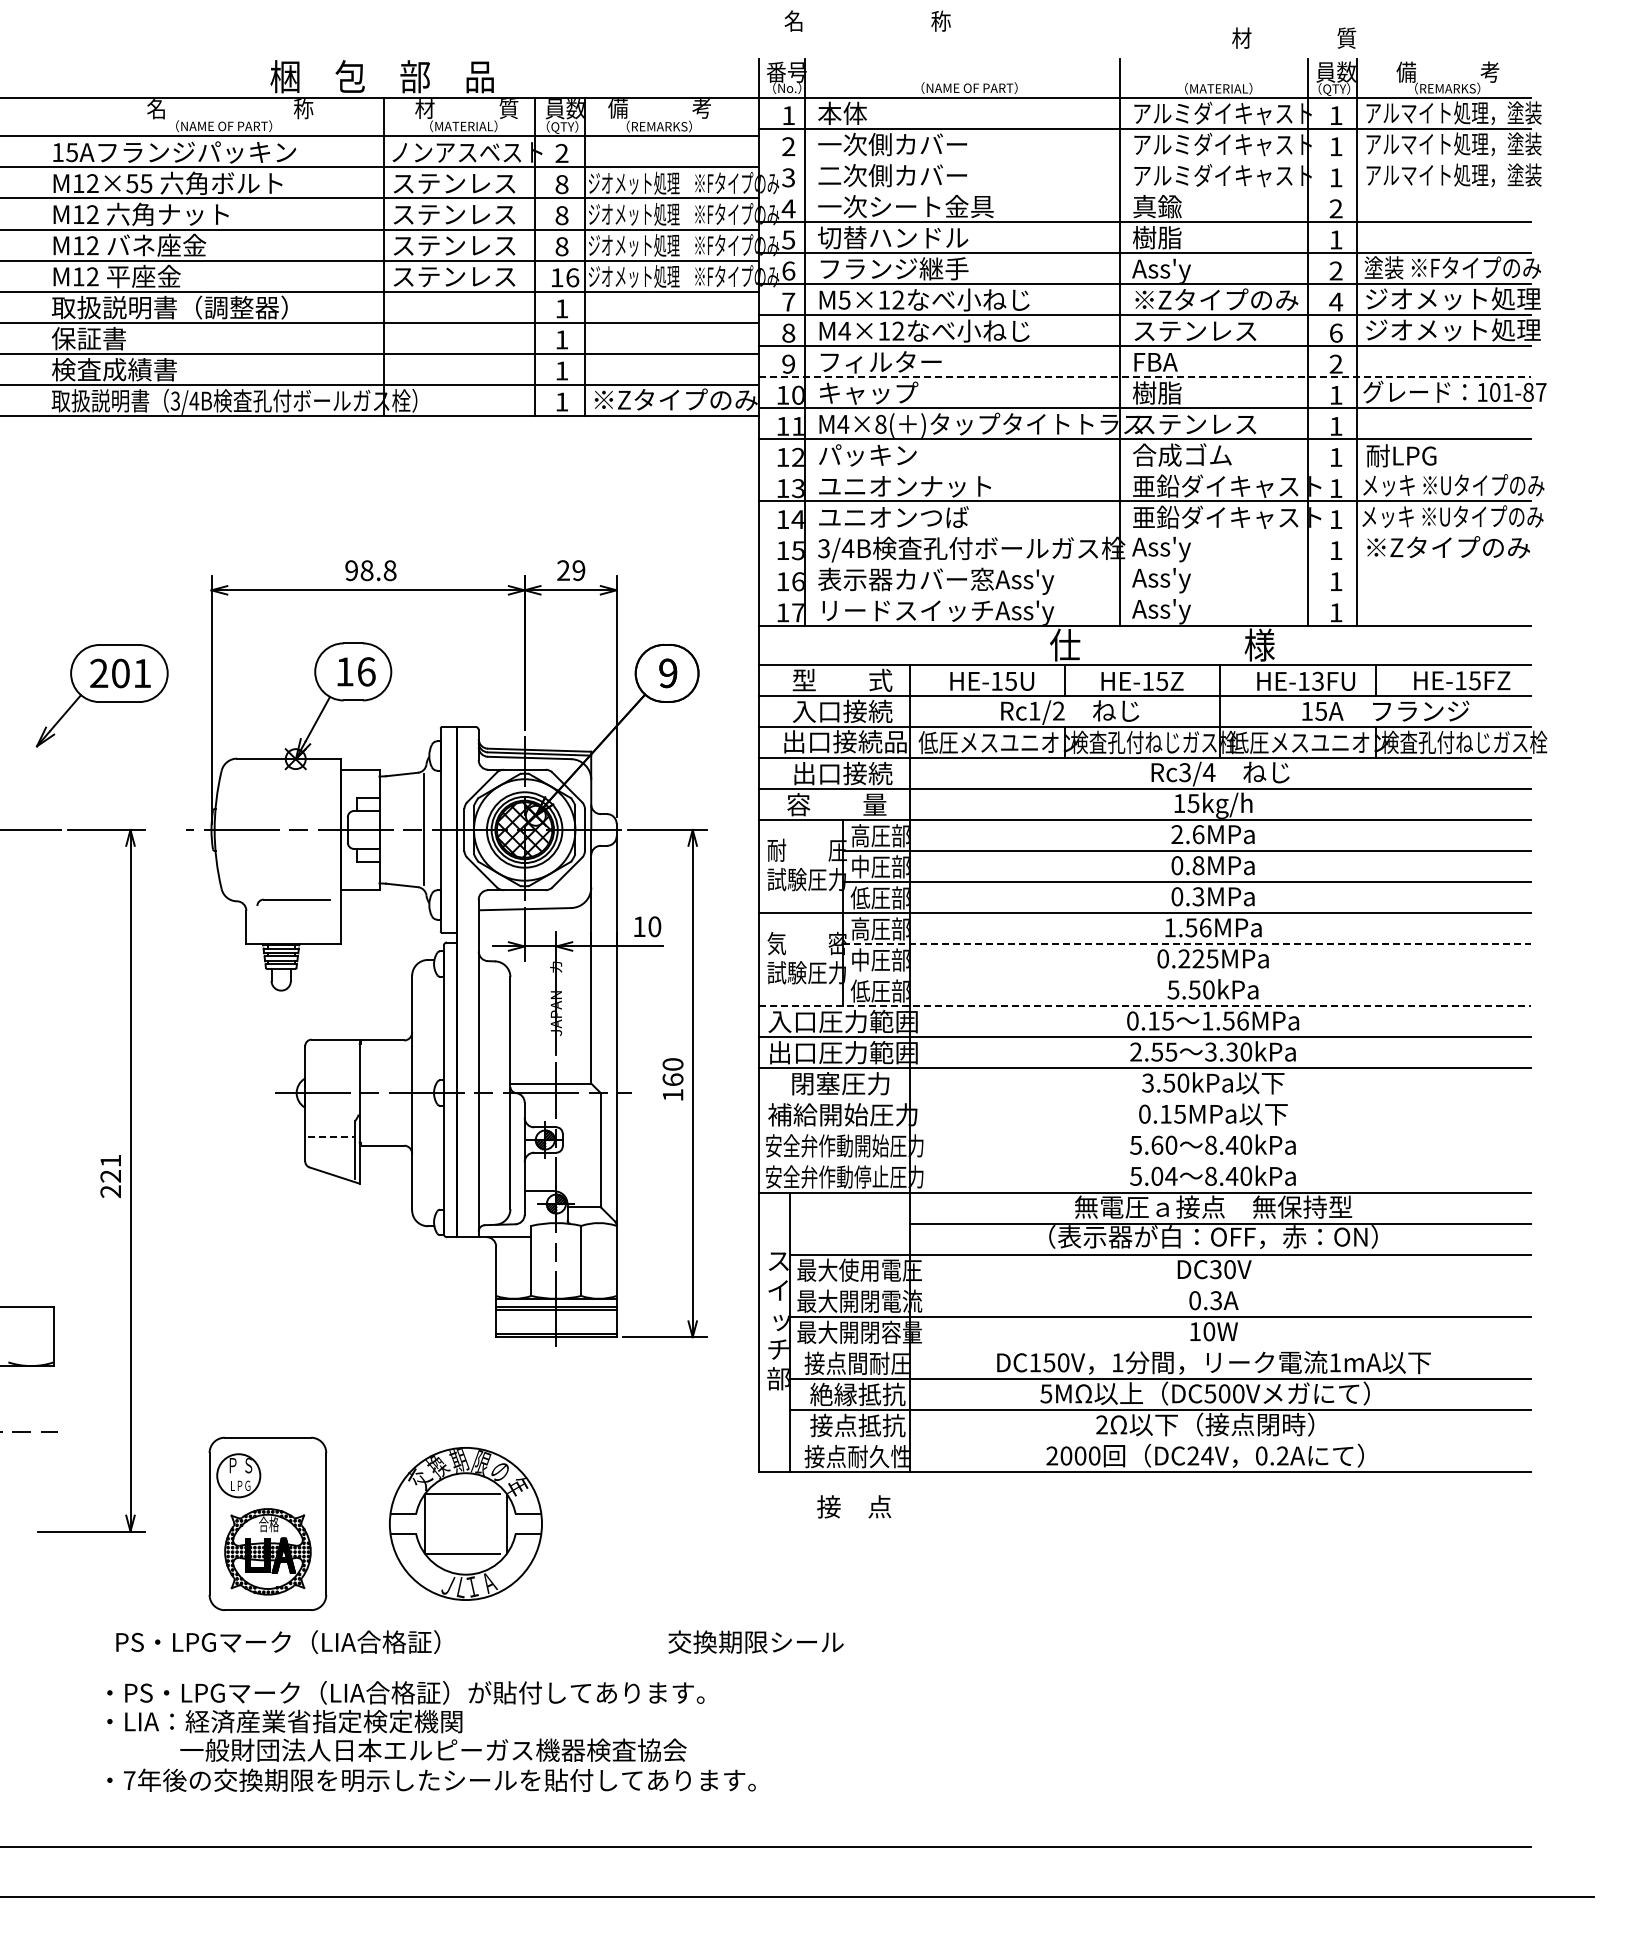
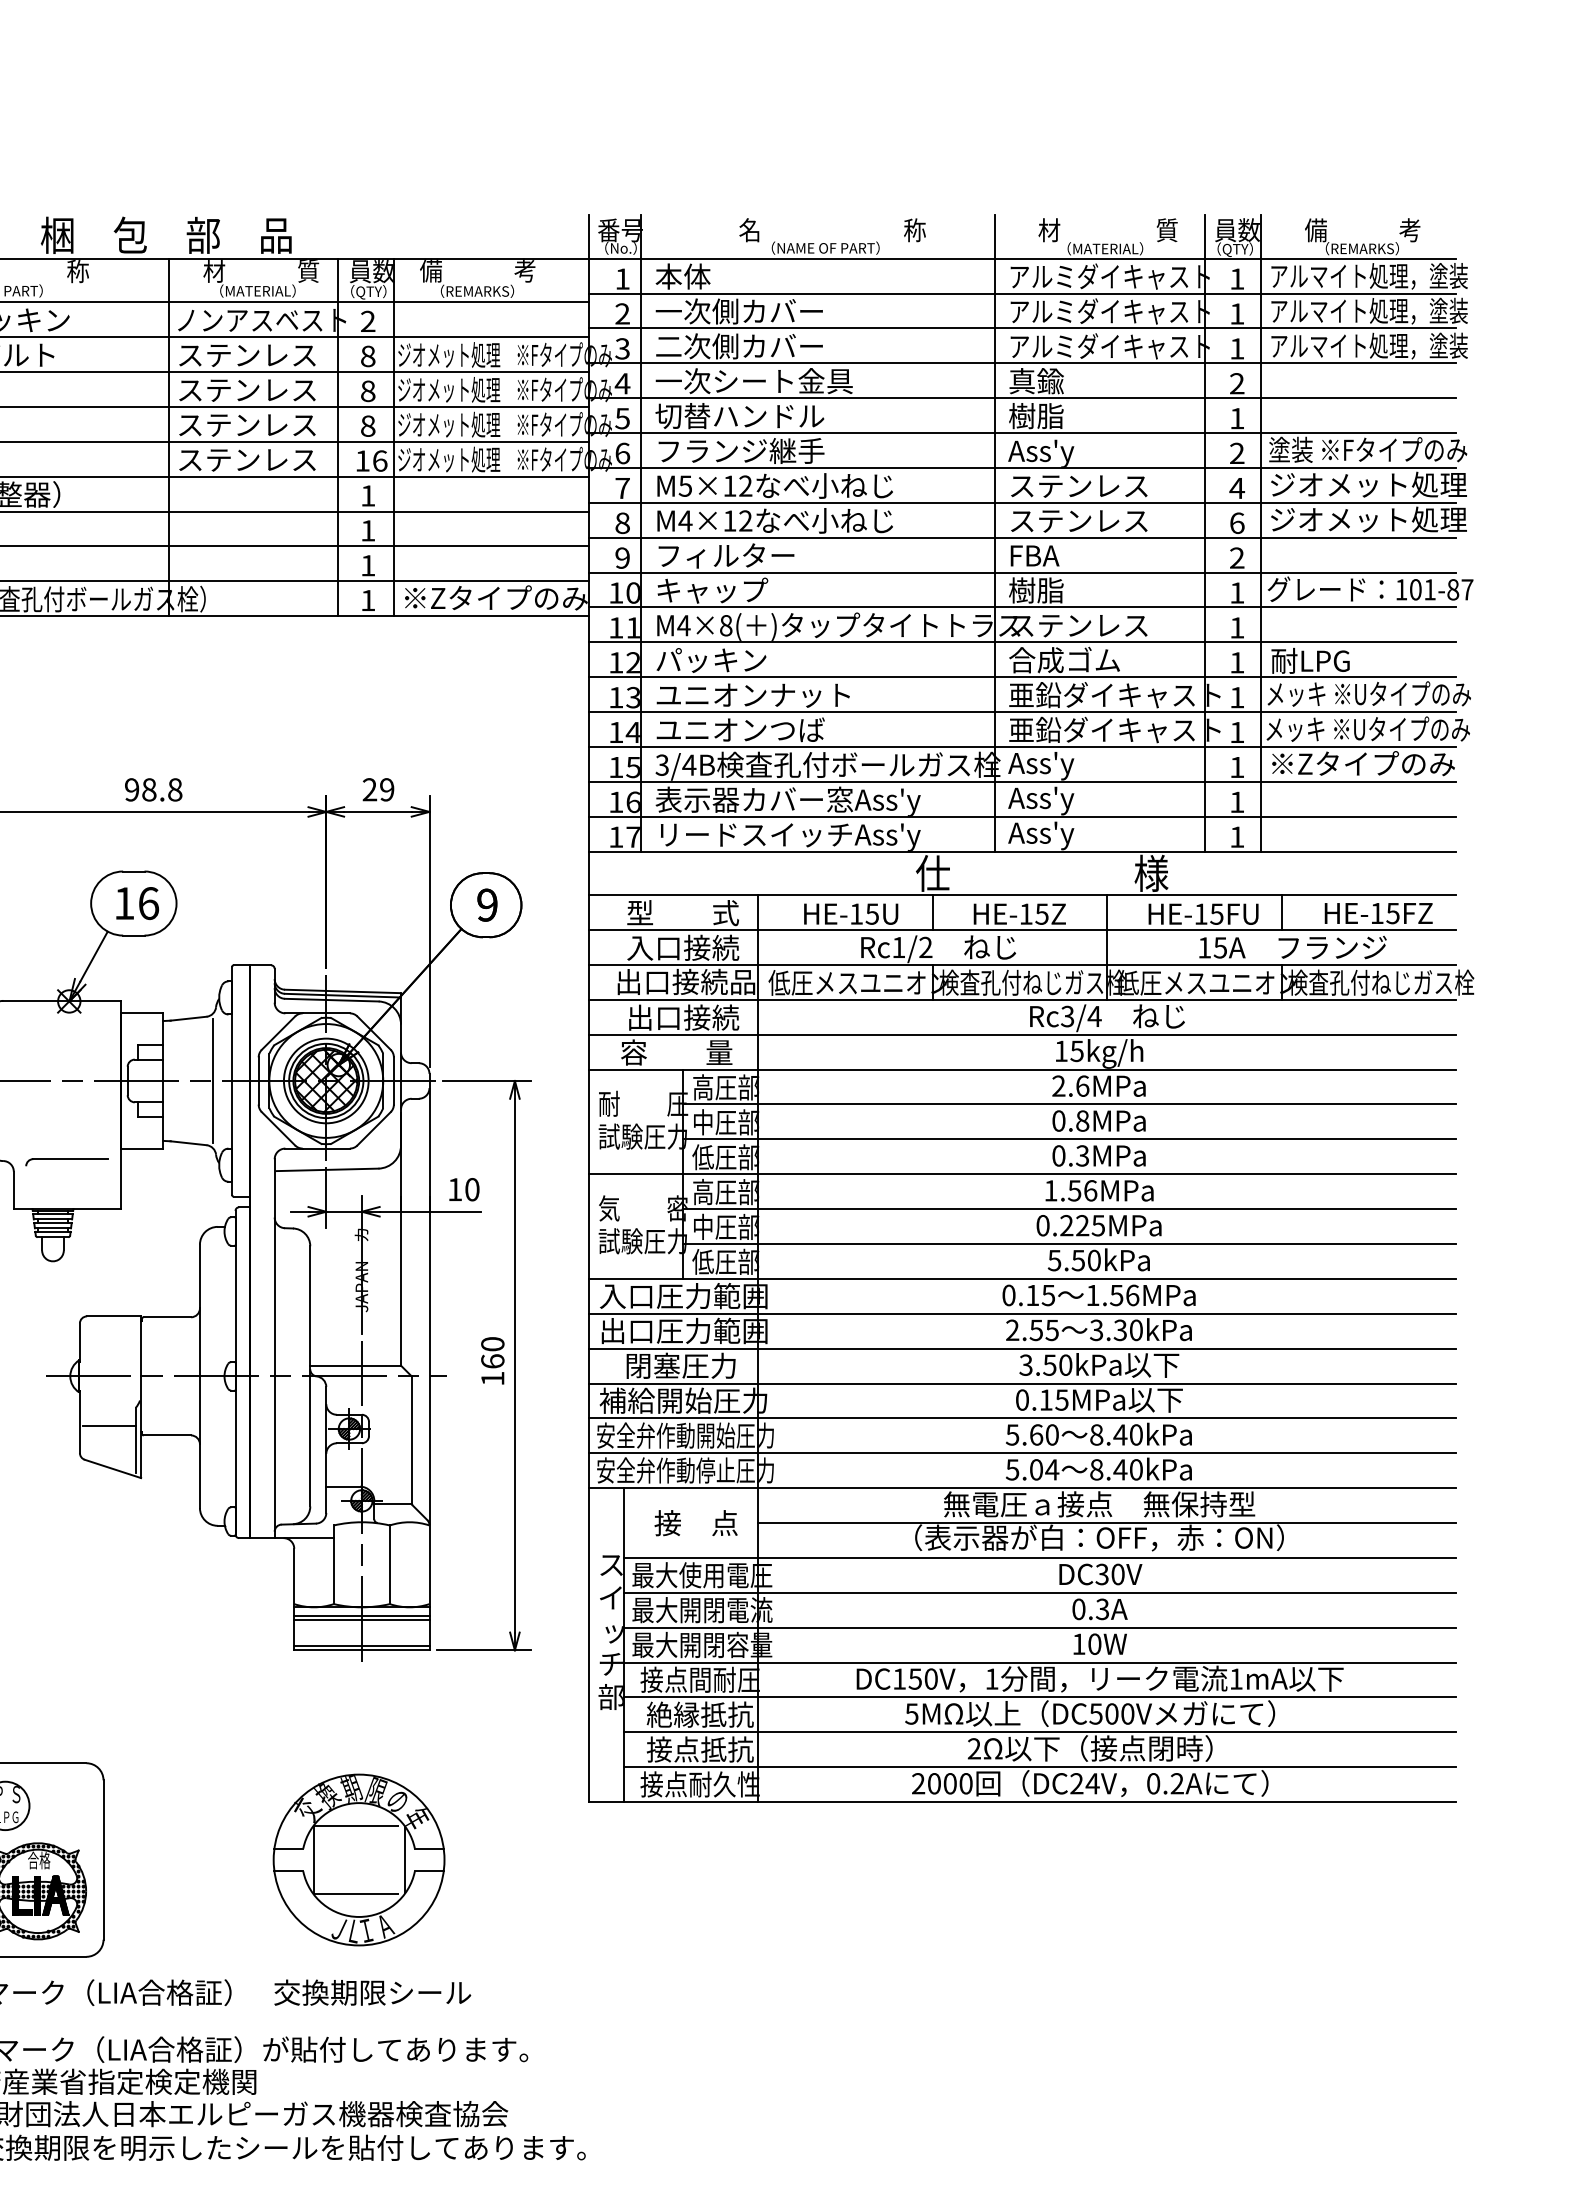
text: (867, 20) -> (832, 229), moved
text: (1294, 37) -> (1108, 229), moved
line: (1144, 159) -> (1022, 328), added
line: (1144, 190) -> (1022, 363), added
text: (1216, 299) -> (1102, 485), ※Zタイプのみ -> ステンレス
line: (1145, 377) -> (1023, 573), dashed -> solid
line: (1144, 470) -> (1022, 677), added
line: (1144, 532) -> (1022, 747), added
line: (1144, 563) -> (1022, 781), added
line: (1144, 594) -> (1022, 816), added
text: (1317, 680) -> (1216, 913), HE-13FU -> HE-15FU
line: (1187, 944) -> (1070, 1209), dashed -> solid
line: (1186, 975) -> (1069, 1244), added
line: (1145, 1006) -> (1023, 1279), dashed -> solid
line: (1144, 1099) -> (1022, 1383), added
line: (1144, 1130) -> (1022, 1418), added
line: (331, 1137) -> (109, 1426), dashed -> solid
line: (1144, 1161) -> (1022, 1453), added
line: (1160, 1285) -> (1040, 1592), added
line: (1160, 1348) -> (1040, 1663), added
line: (1160, 1441) -> (1040, 1767), added
text: (854, 1506) -> (696, 1522), moved
part: (465, 1523) -> (358, 1859), moved
text: (755, 1641) -> (372, 1991), moved

